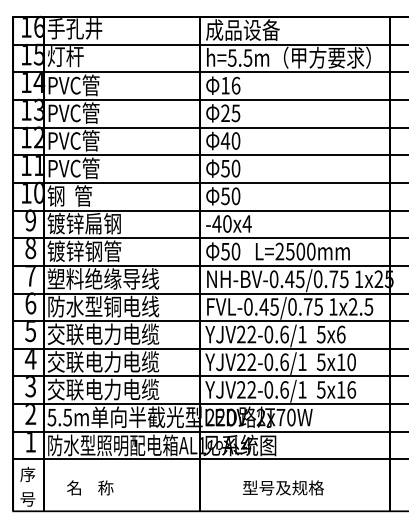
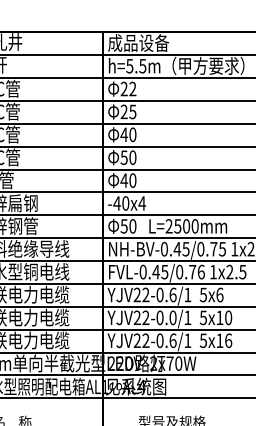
text: (230, 85) -> (128, 88), 16 -> 22
text: (225, 196) -> (124, 180), 50 -> 40
text: (318, 306) -> (201, 271), FVL-0.45/0.75 -> FVL-0.45/0.76
text: (284, 361) -> (173, 317), YJV22-0.6/1 -> YJV22-0.0/1

